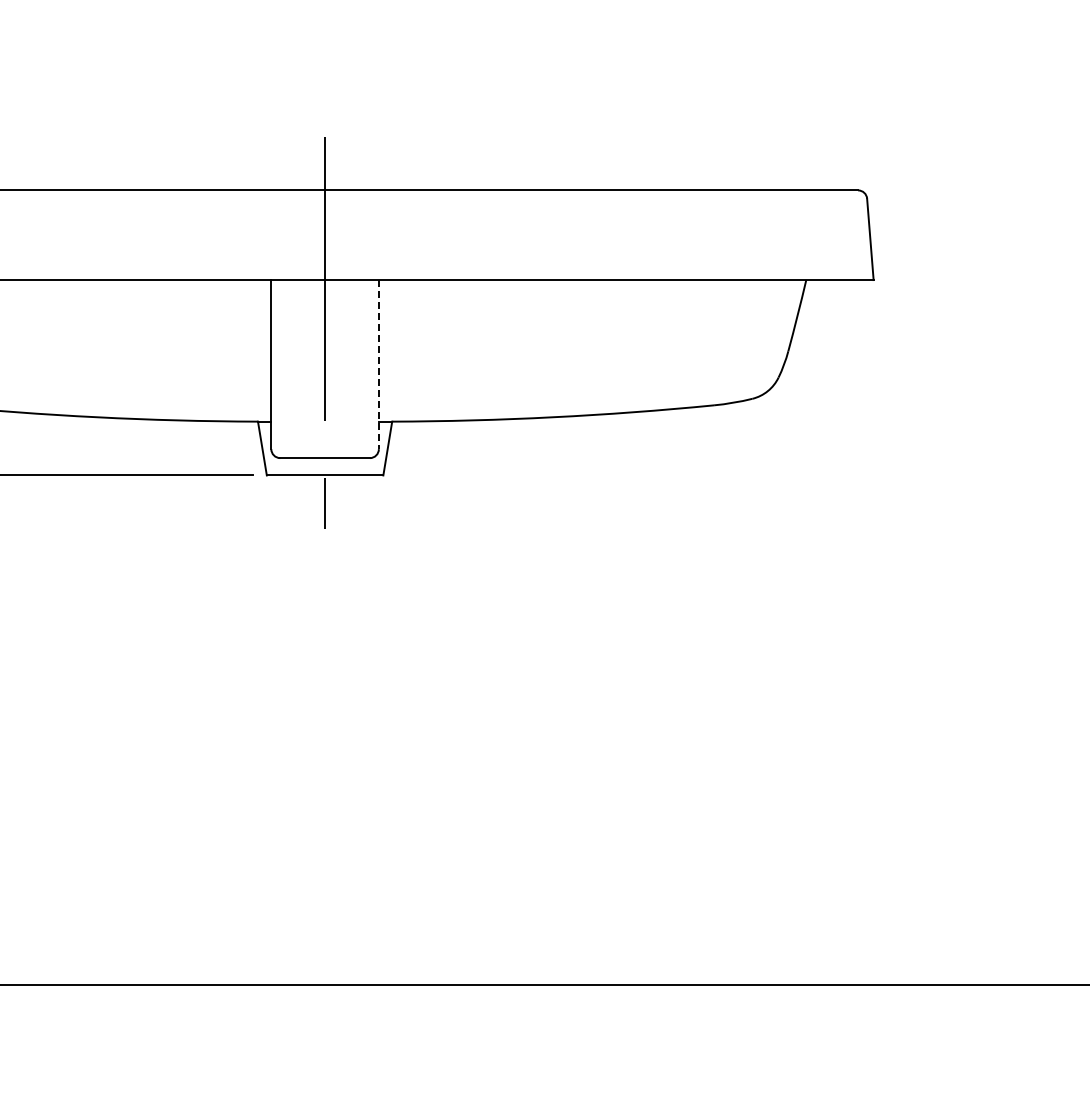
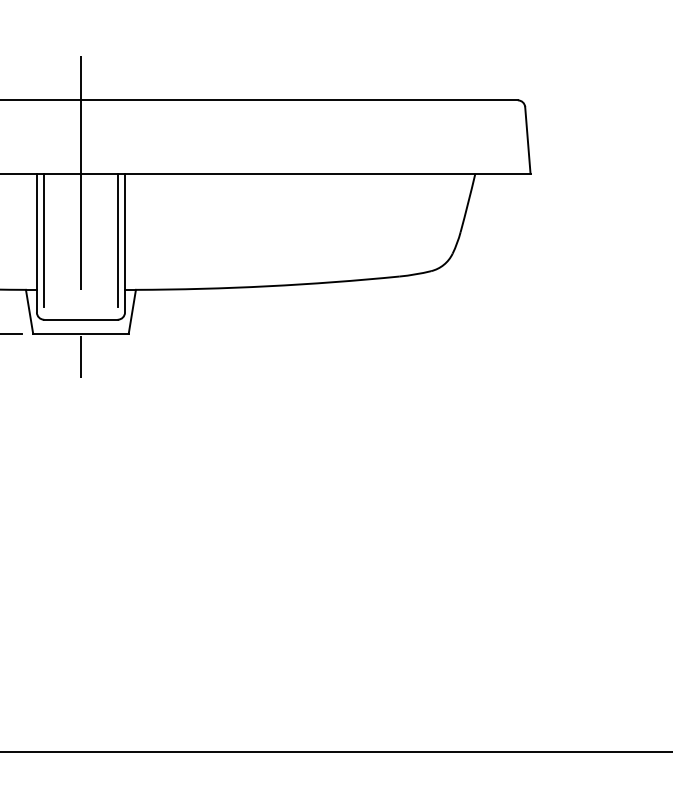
line: (280, 361) -> (44, 240), added
line: (369, 361) -> (117, 240), added
line: (378, 364) -> (124, 243), dashed -> solid

